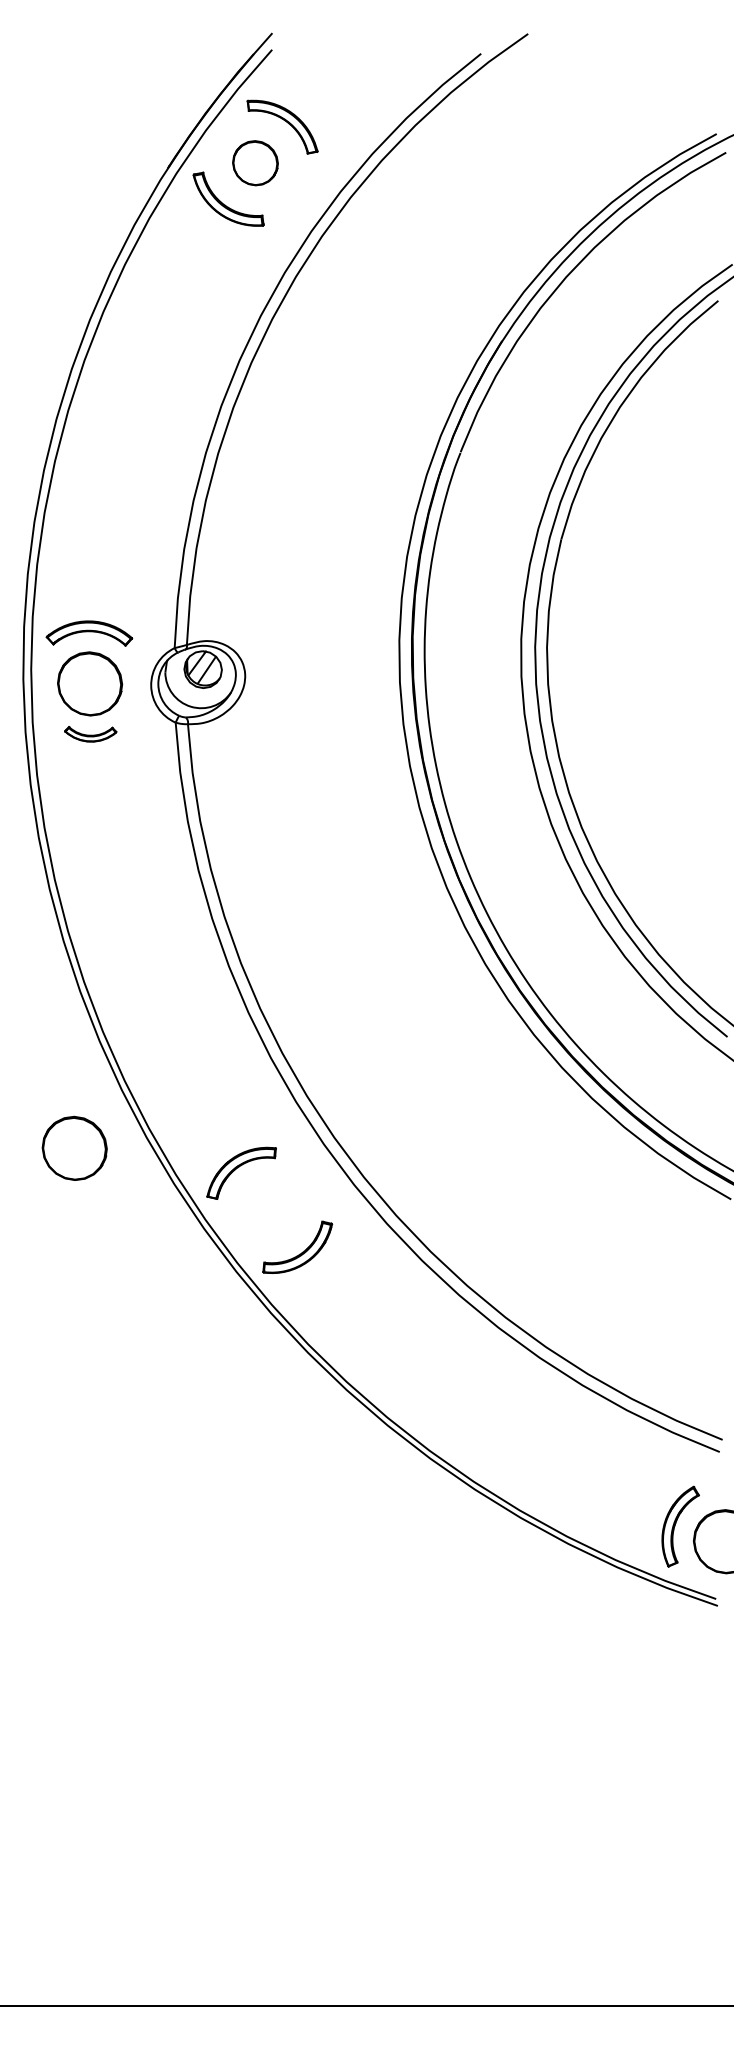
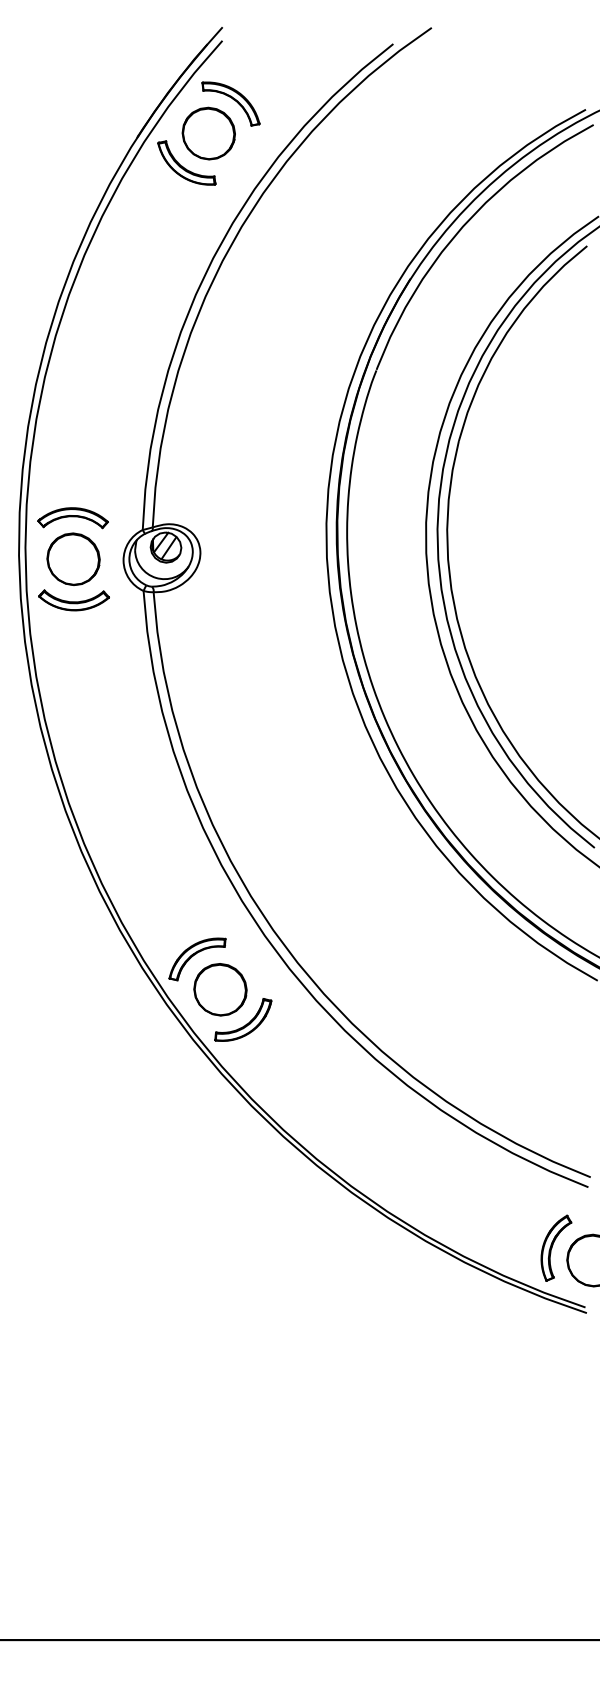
part: (255, 162) -> (208, 132), size x1.43
part: (90, 734) -> (73, 600), size x1.67
part: (74, 1147) -> (220, 988), moved

